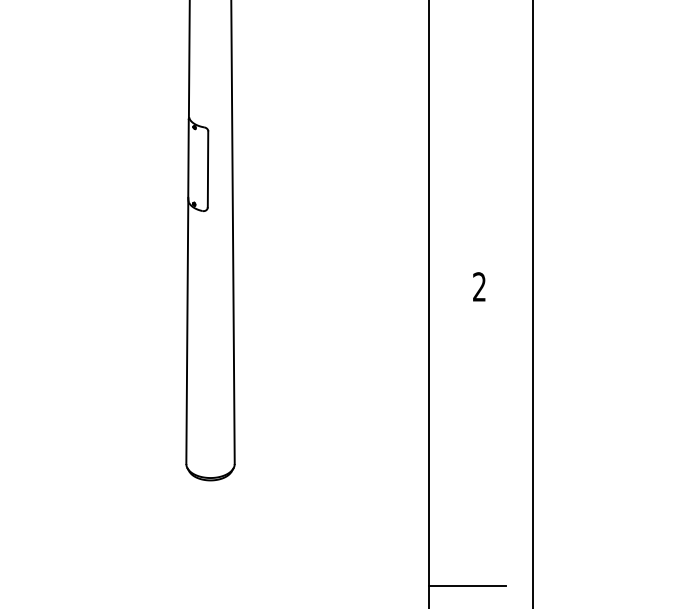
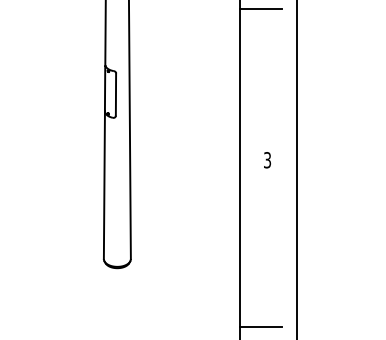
line: (466, 15) -> (260, 8), added
text: (479, 287) -> (267, 160), 2 -> 3

